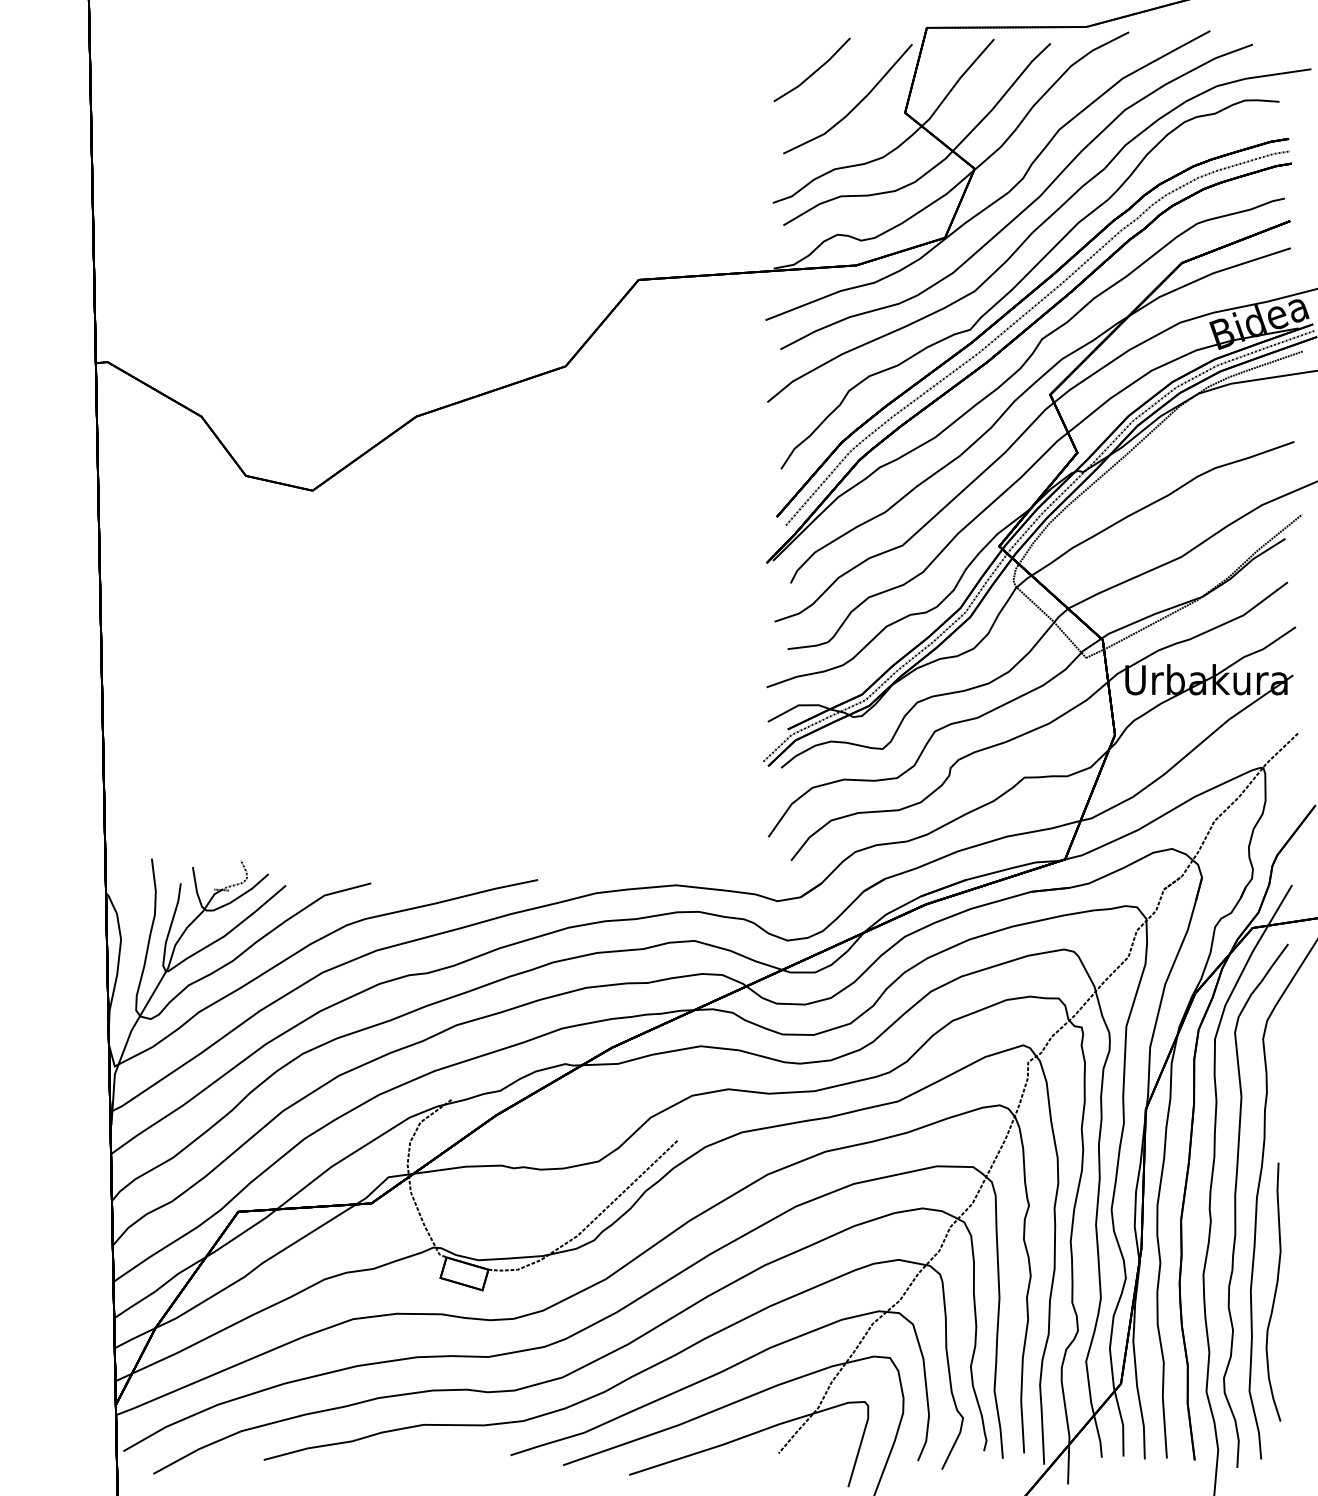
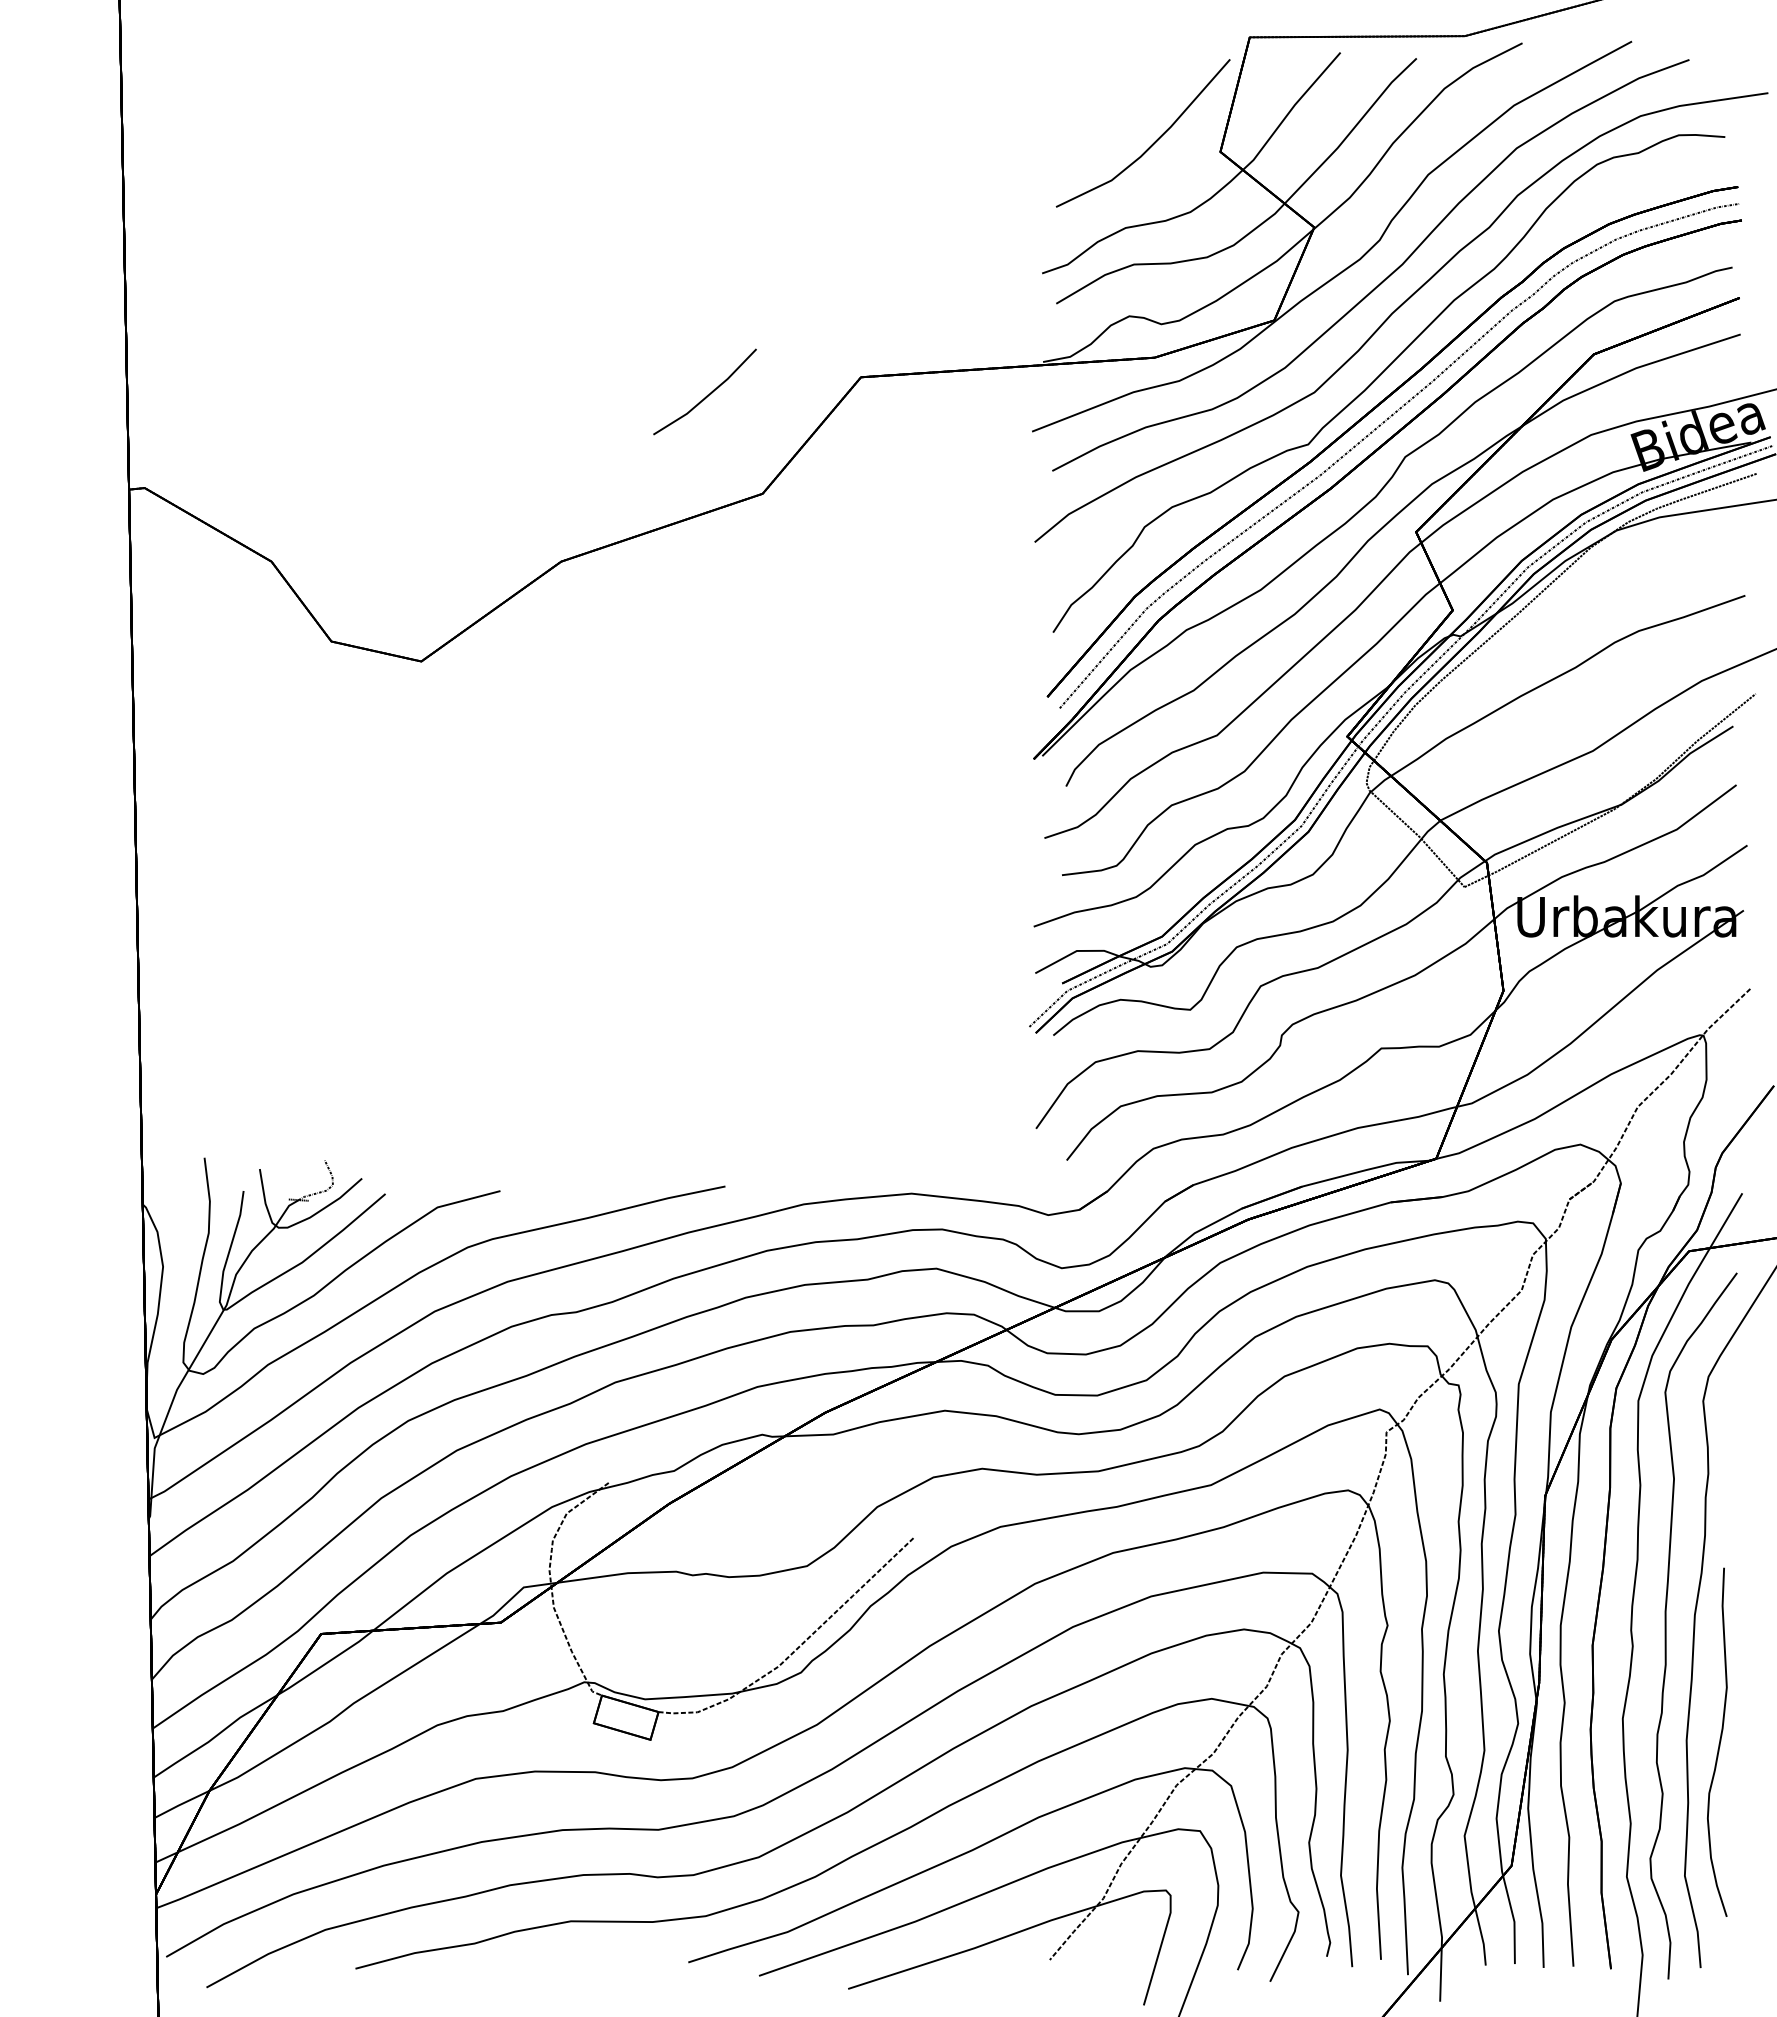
line: (813, 72) -> (706, 395), moved

